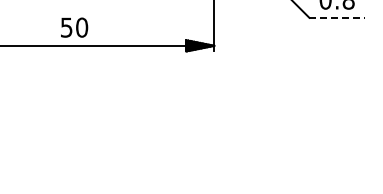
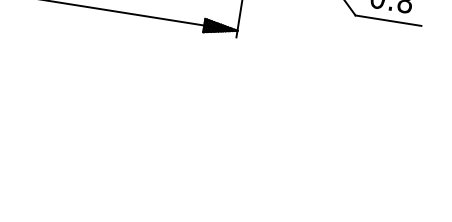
line: (337, 17) -> (388, 20), dashed -> solid

